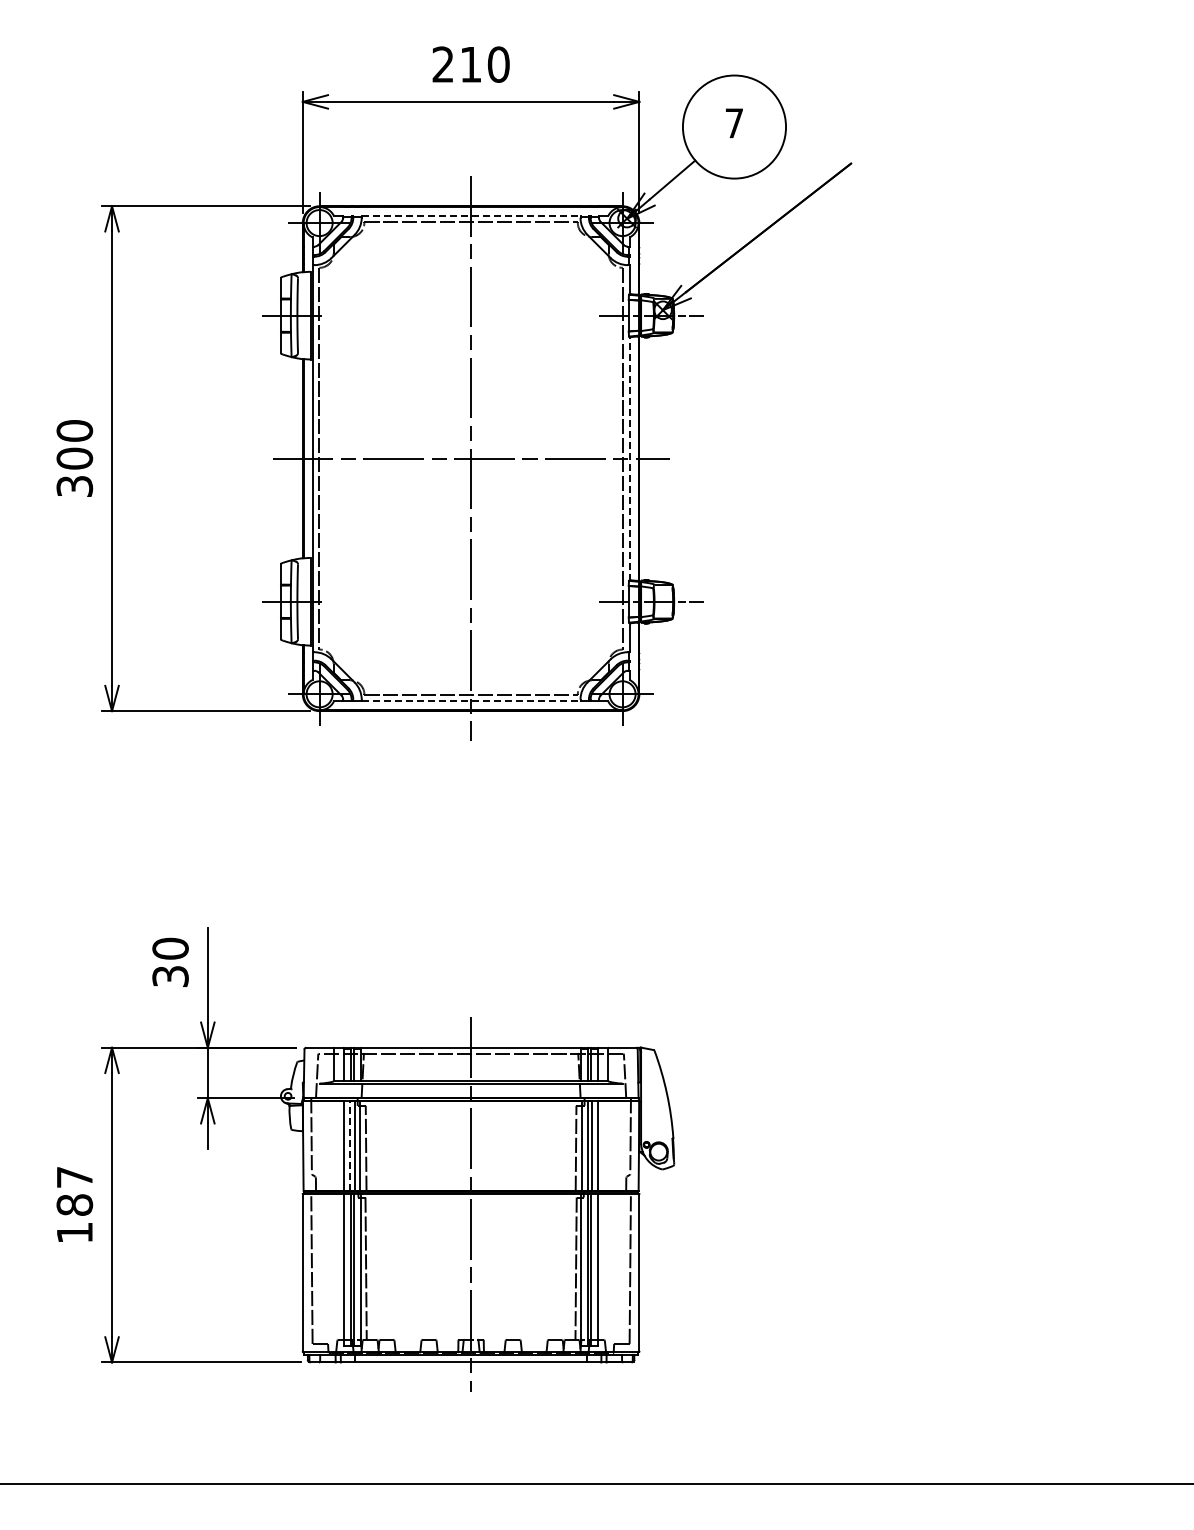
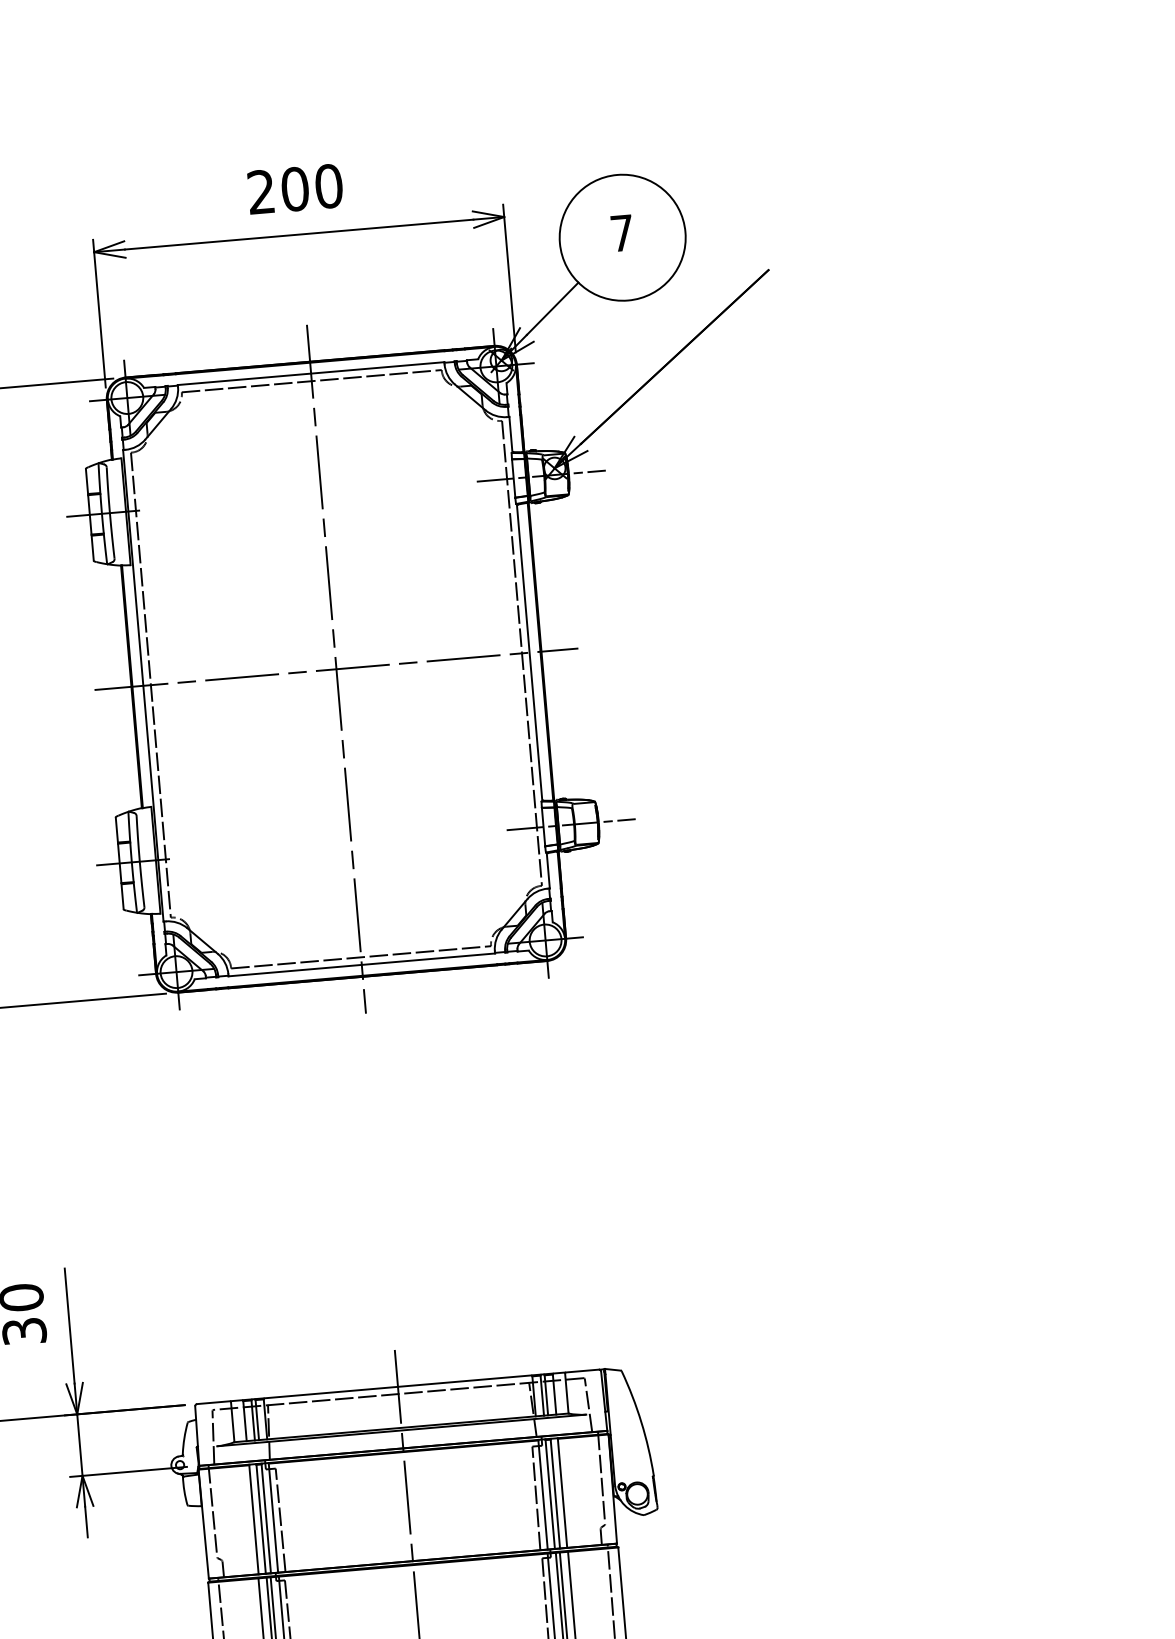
text: (470, 64) -> (294, 189), 210 -> 200
line: (471, 216) -> (311, 374), dashed -> solid
line: (629, 458) -> (529, 652), dashed -> solid
line: (471, 701) -> (362, 965), dashed -> solid
line: (350, 1145) -> (261, 1518), dashed -> solid

